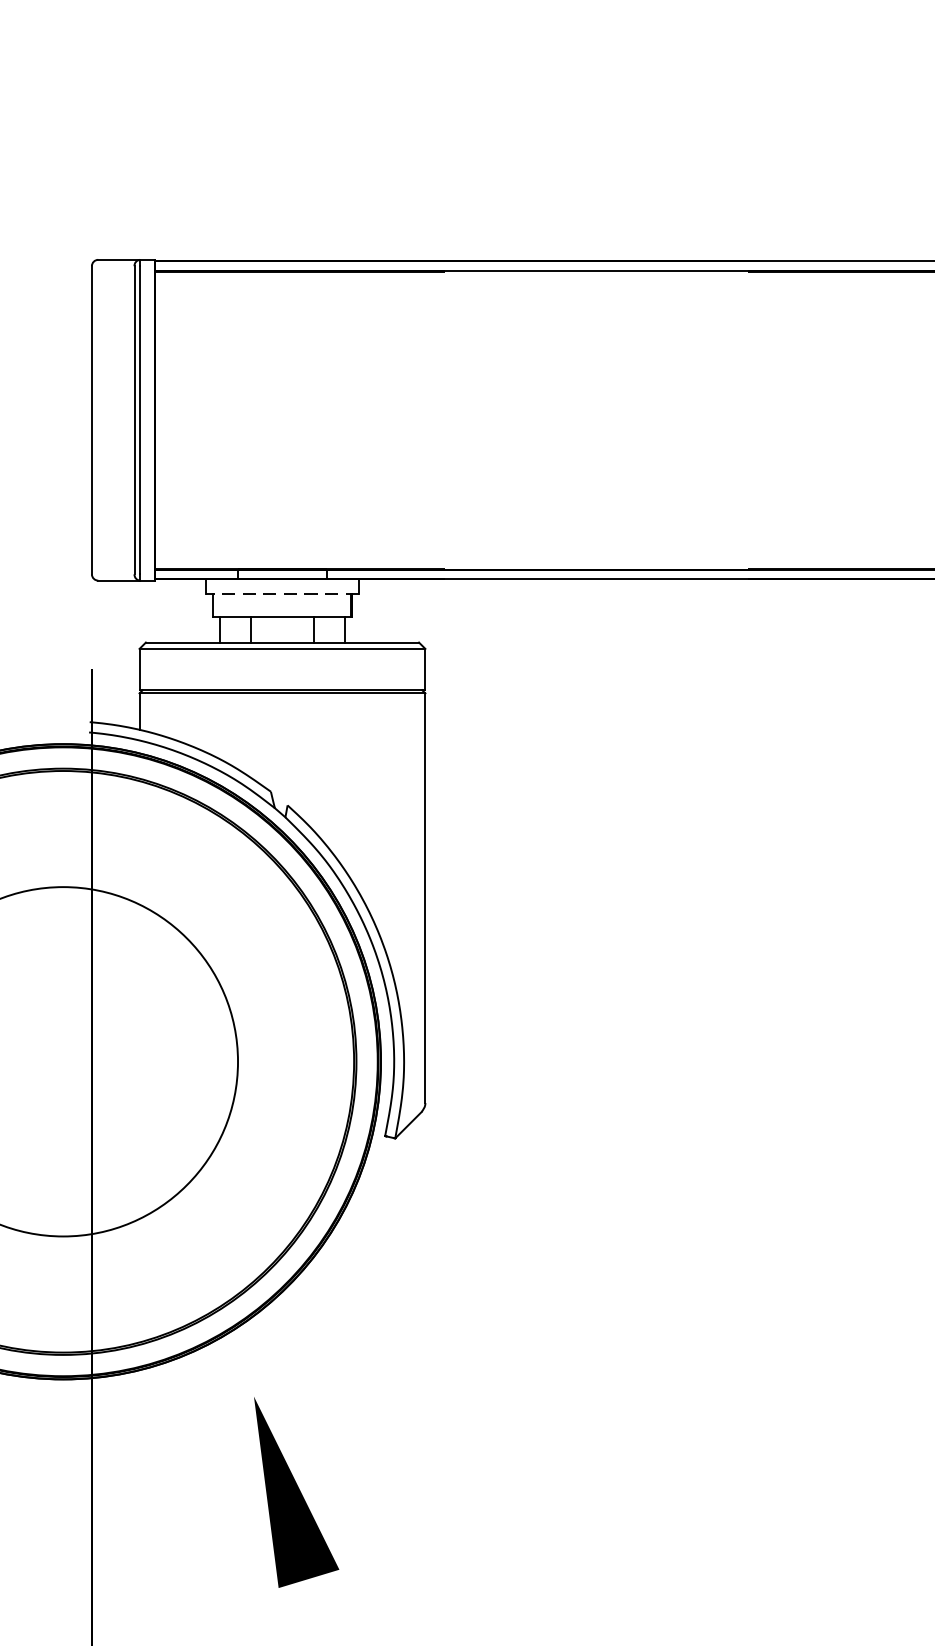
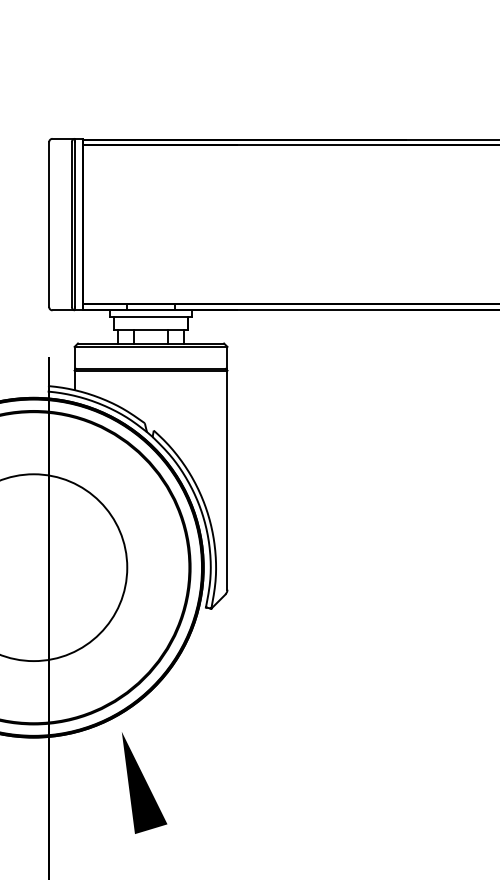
line: (283, 593) -> (151, 317), dashed -> solid
part: (296, 1491) -> (144, 782), moved

